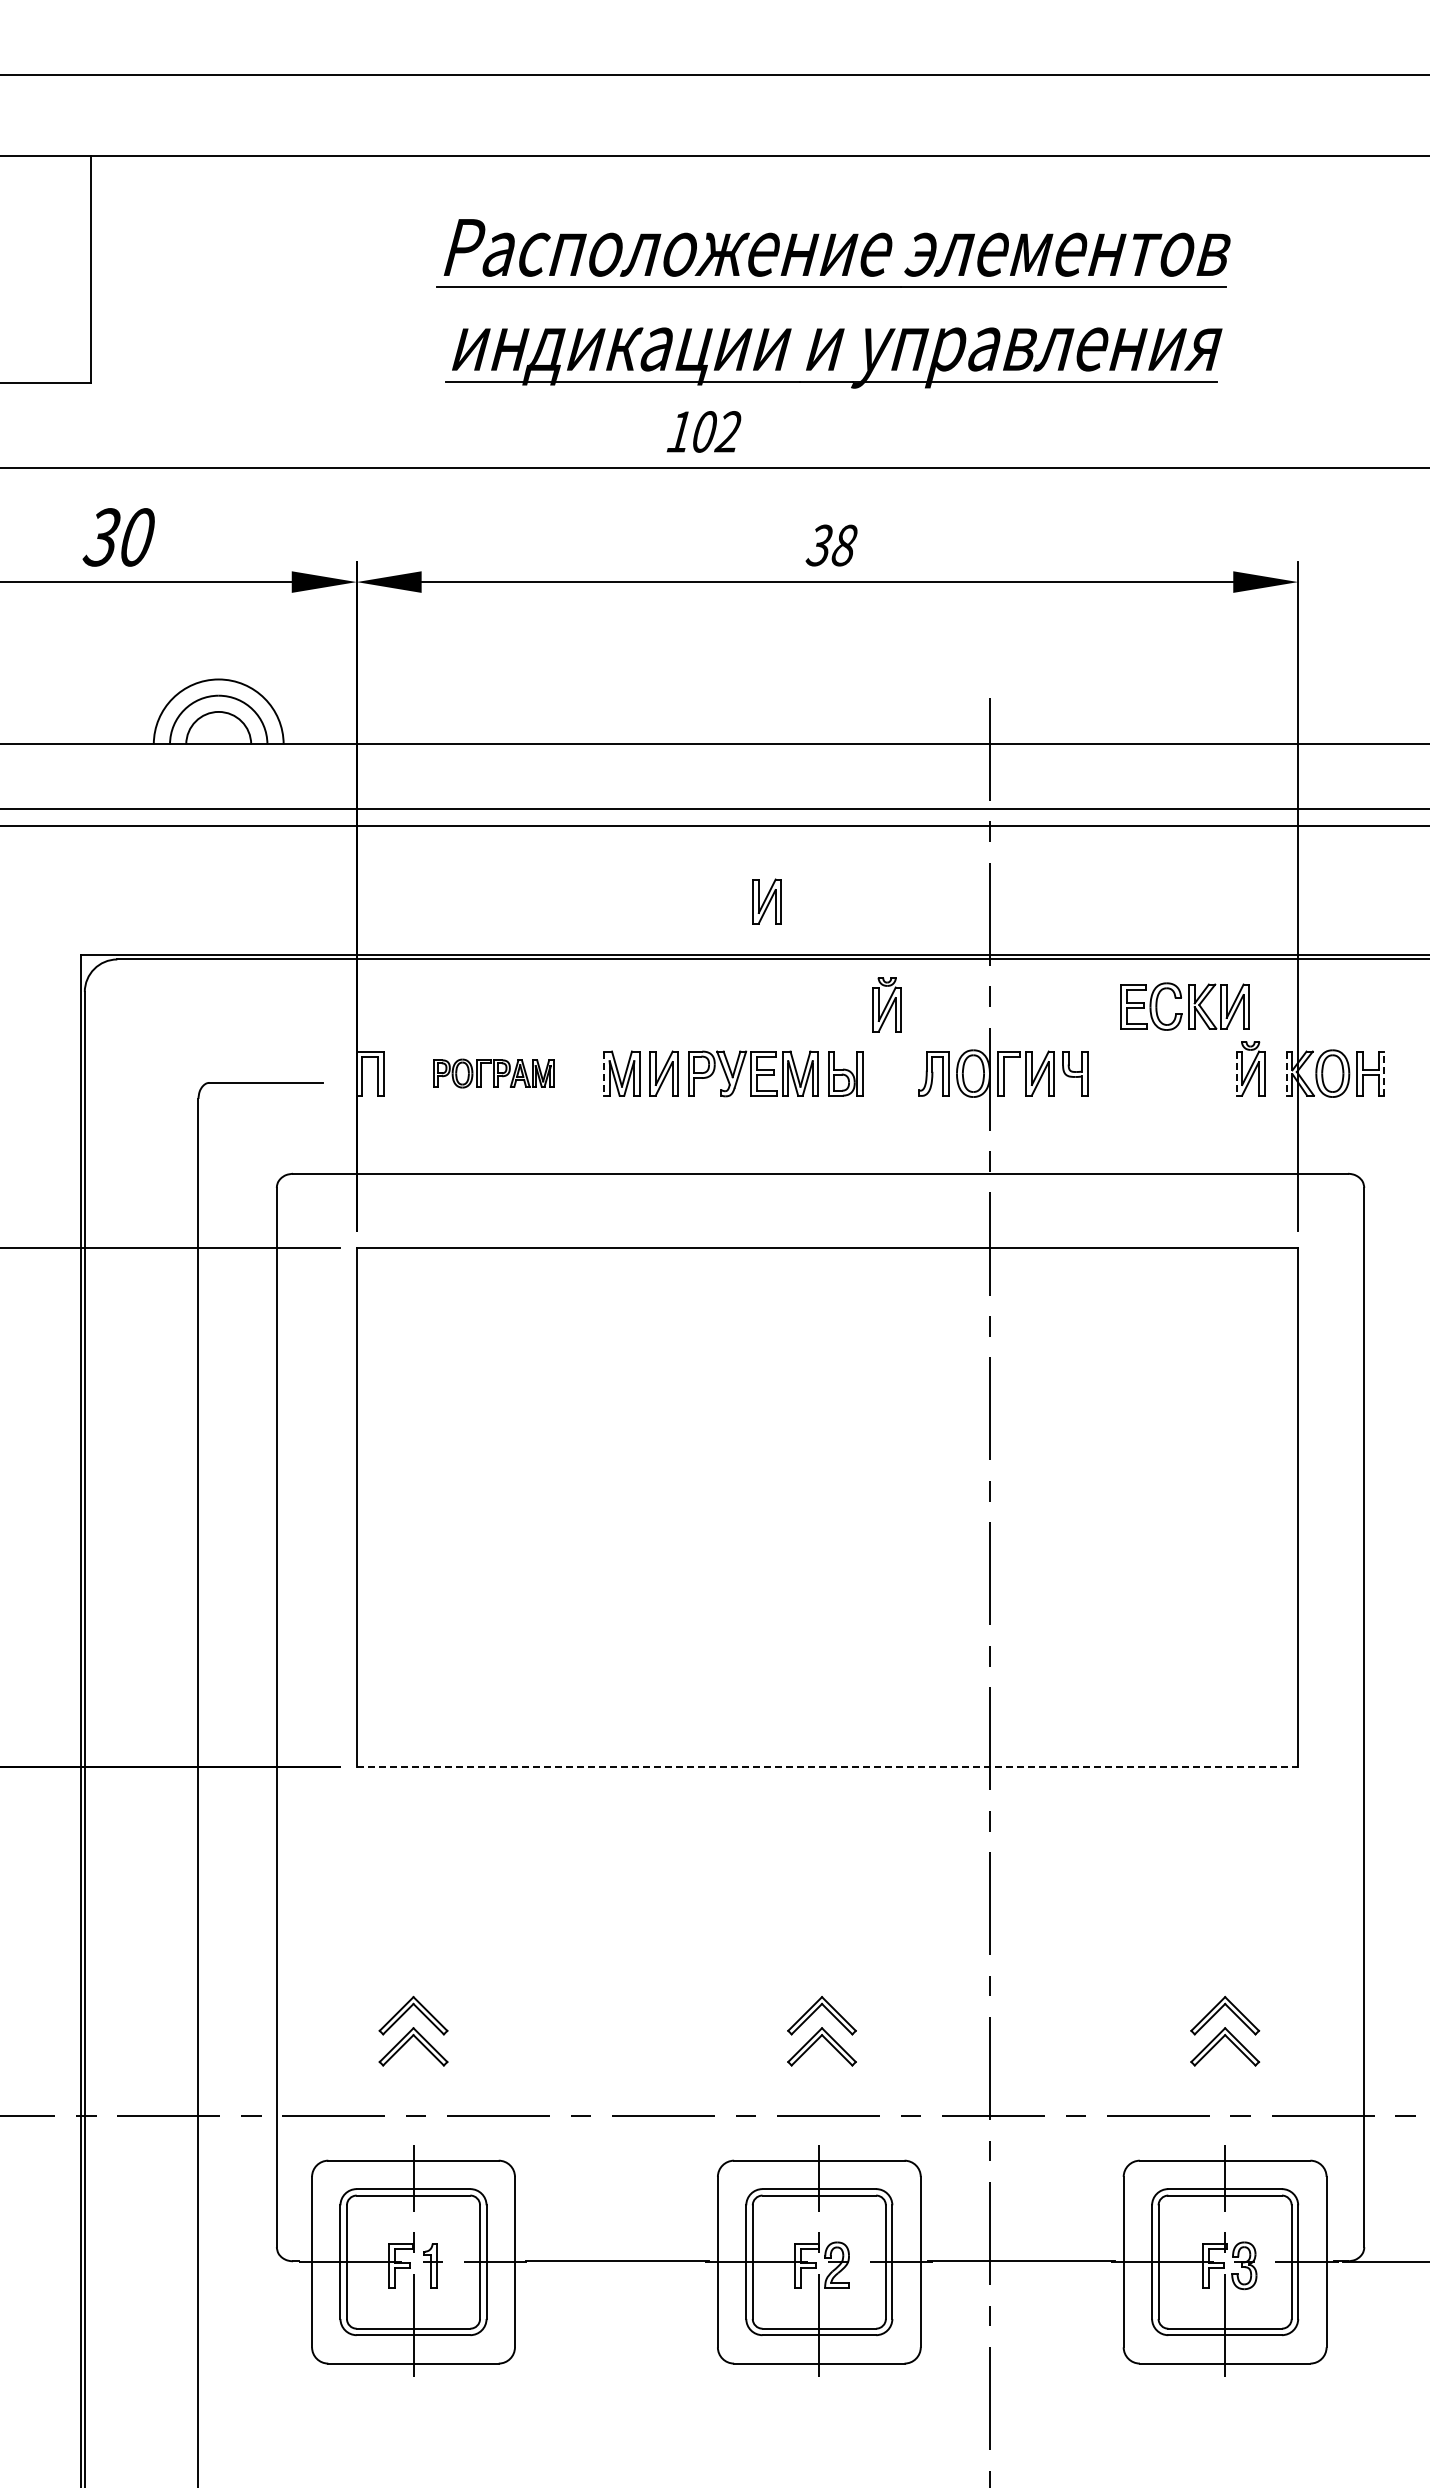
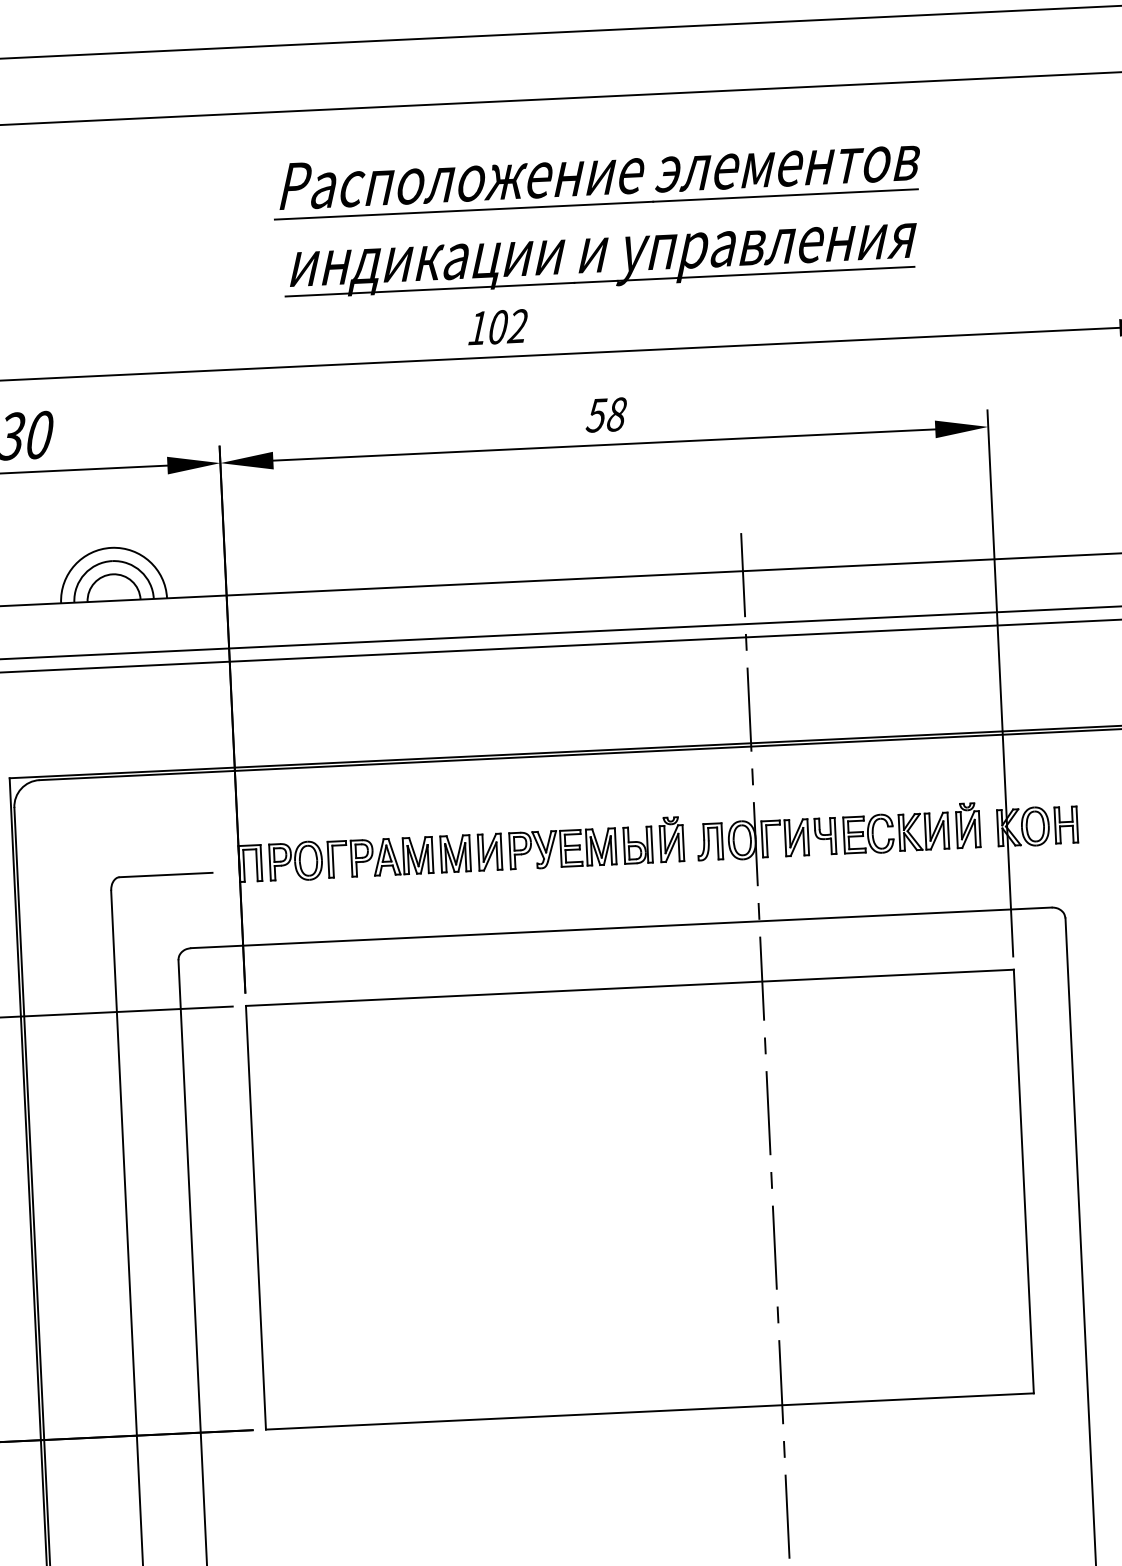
text: (819, 544) -> (596, 414), 38 -> 58
part: (766, 901) -> (566, 707), removed
part: (886, 1004) -> (671, 839), moved
part: (1184, 1006) -> (895, 832), moved
part: (493, 1073) -> (350, 858), size x1.67
line: (1384, 1073) -> (1077, 824), dashed -> solid
line: (604, 1074) -> (441, 855), dashed -> solid
line: (1236, 1074) -> (956, 830), dashed -> solid
line: (1286, 1074) -> (997, 828), dashed -> solid
line: (827, 1767) -> (649, 1411), dashed -> solid

